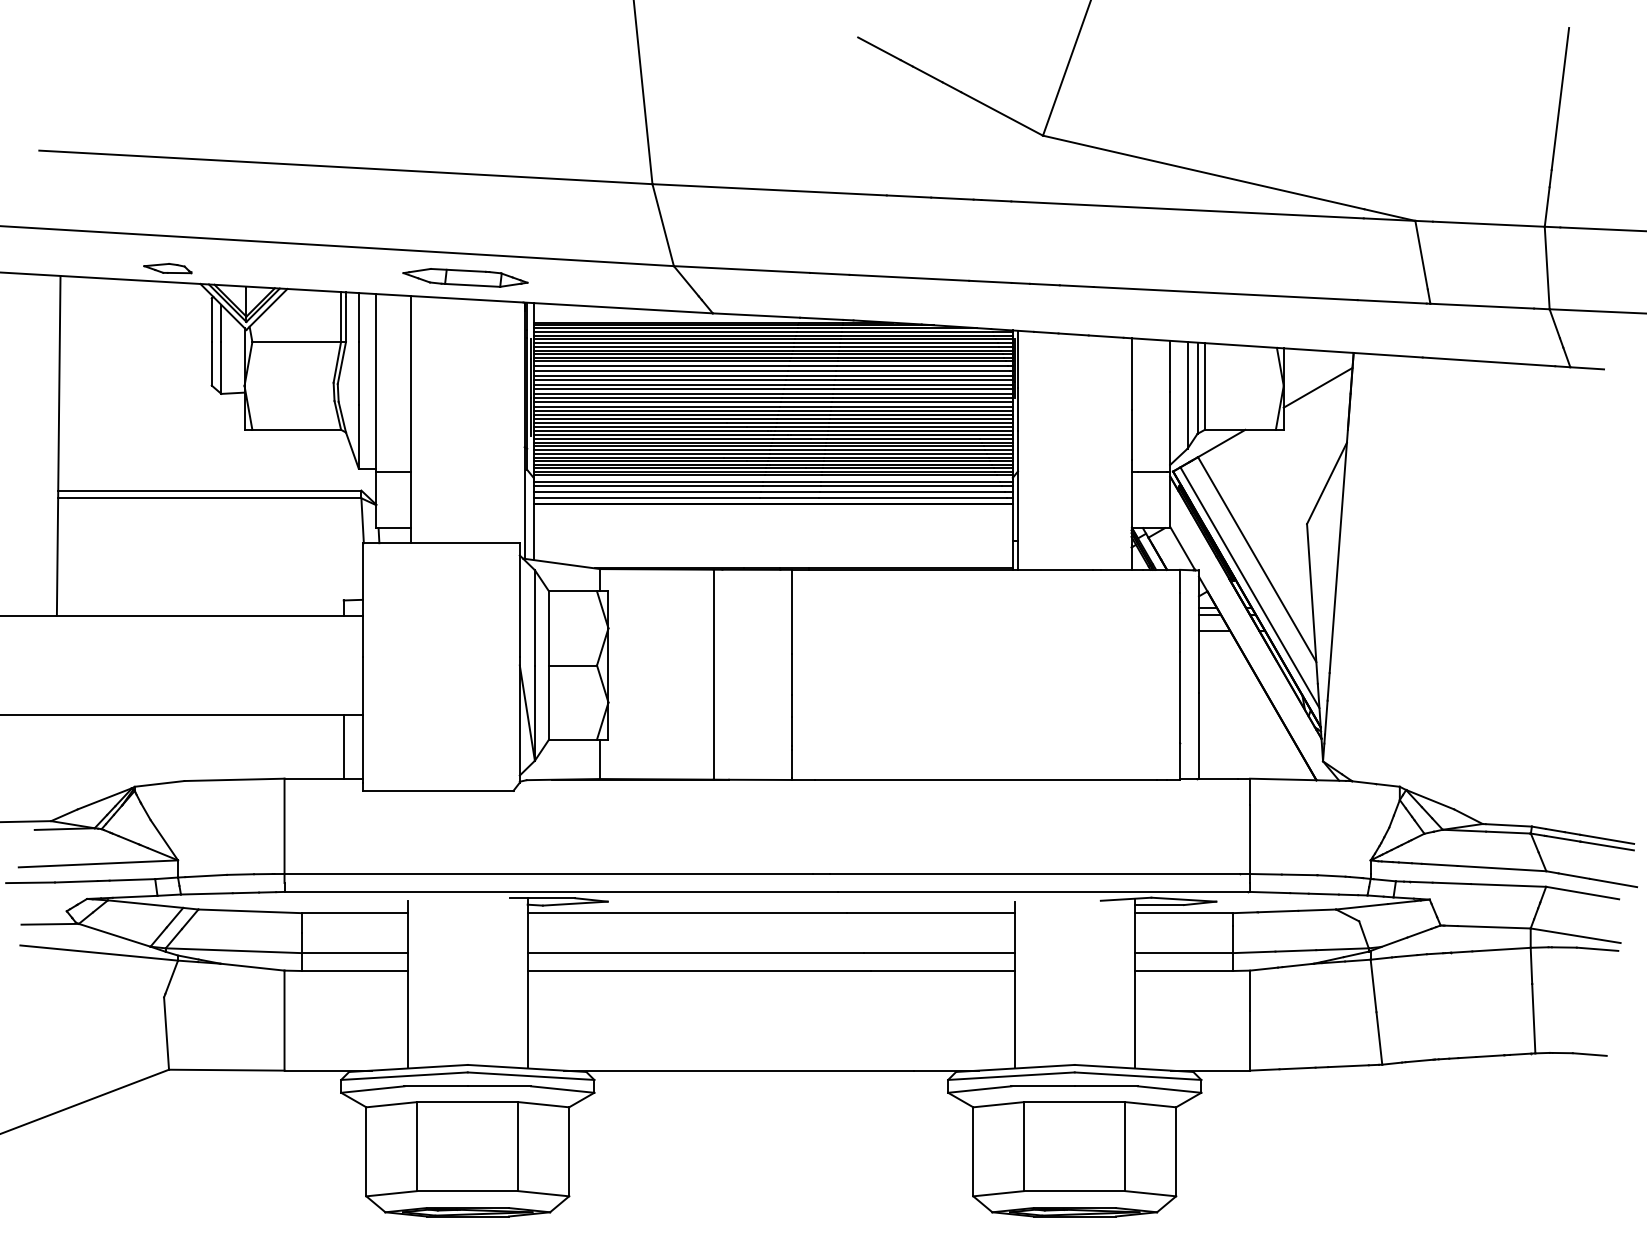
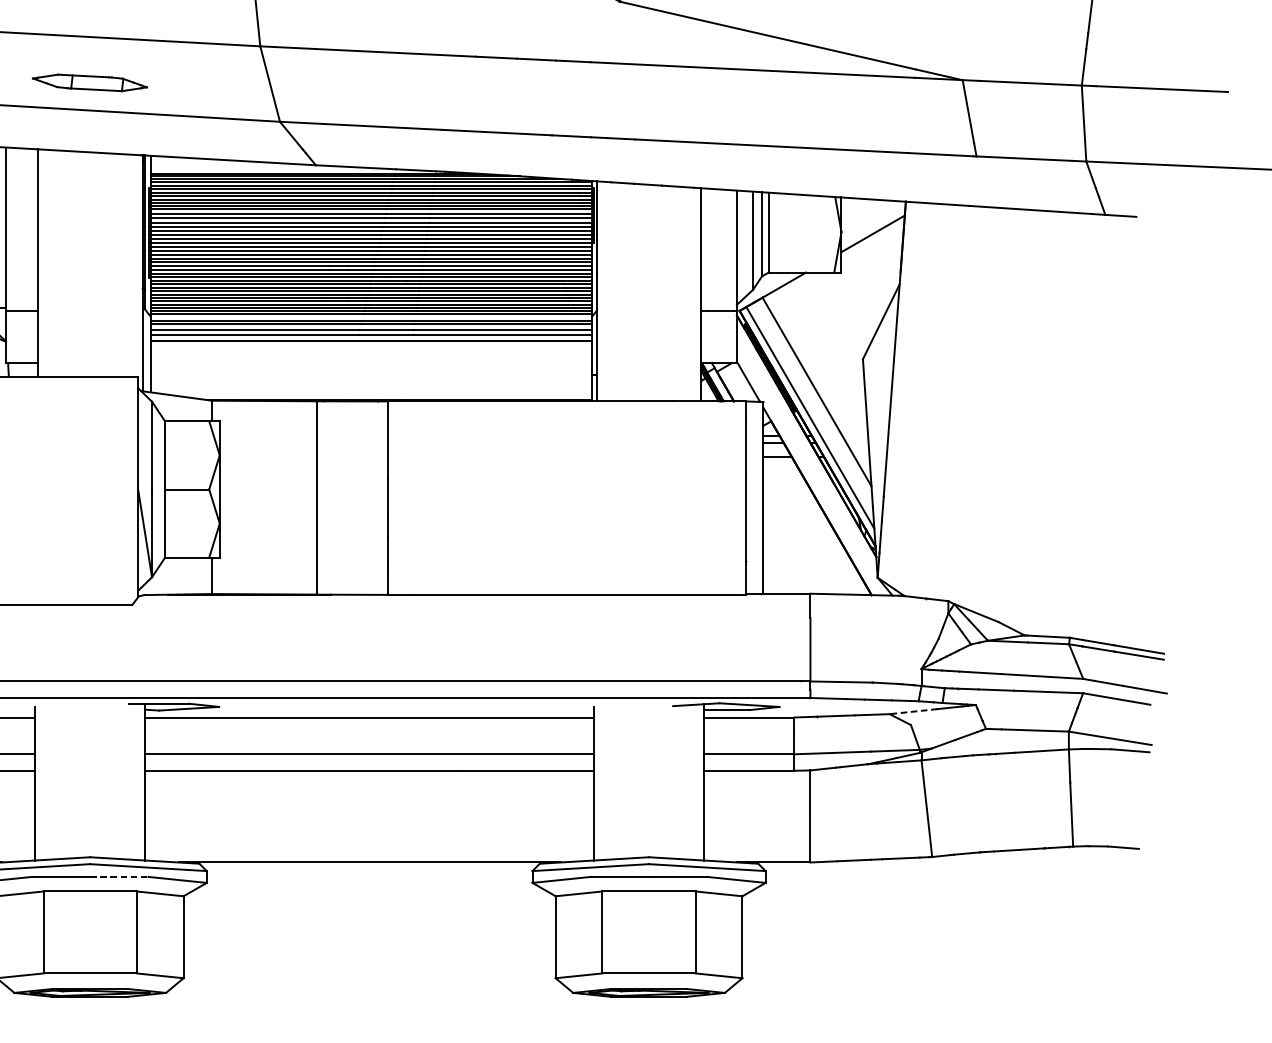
part: (465, 277) -> (89, 82), moved
line: (1361, 906) -> (913, 711), solid -> dashed
line: (499, 1086) -> (119, 877), solid -> dashed

